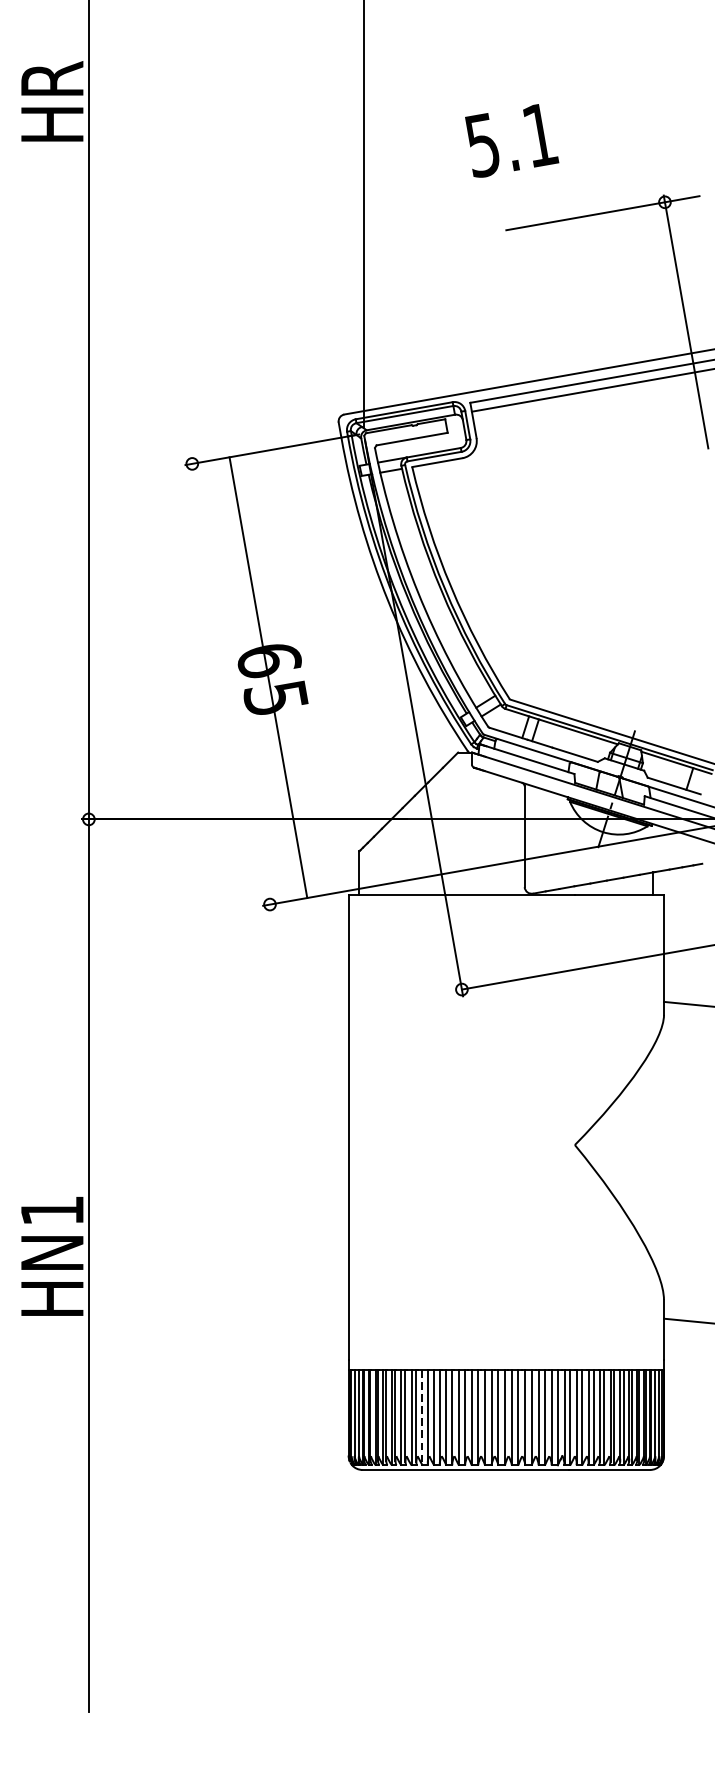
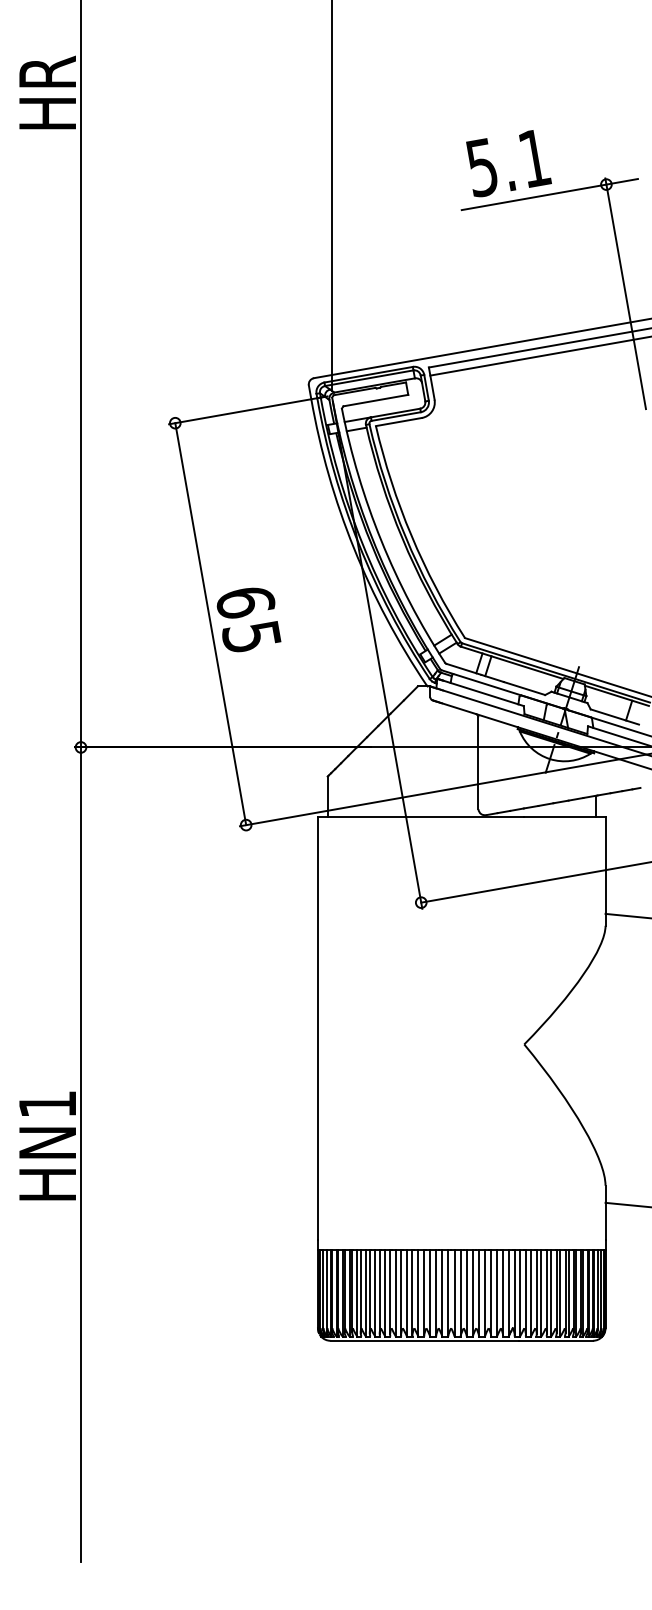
text: (511, 140) -> (508, 163), moved
line: (268, 678) -> (210, 624), moved
line: (422, 1418) -> (385, 1293), dashed -> solid

